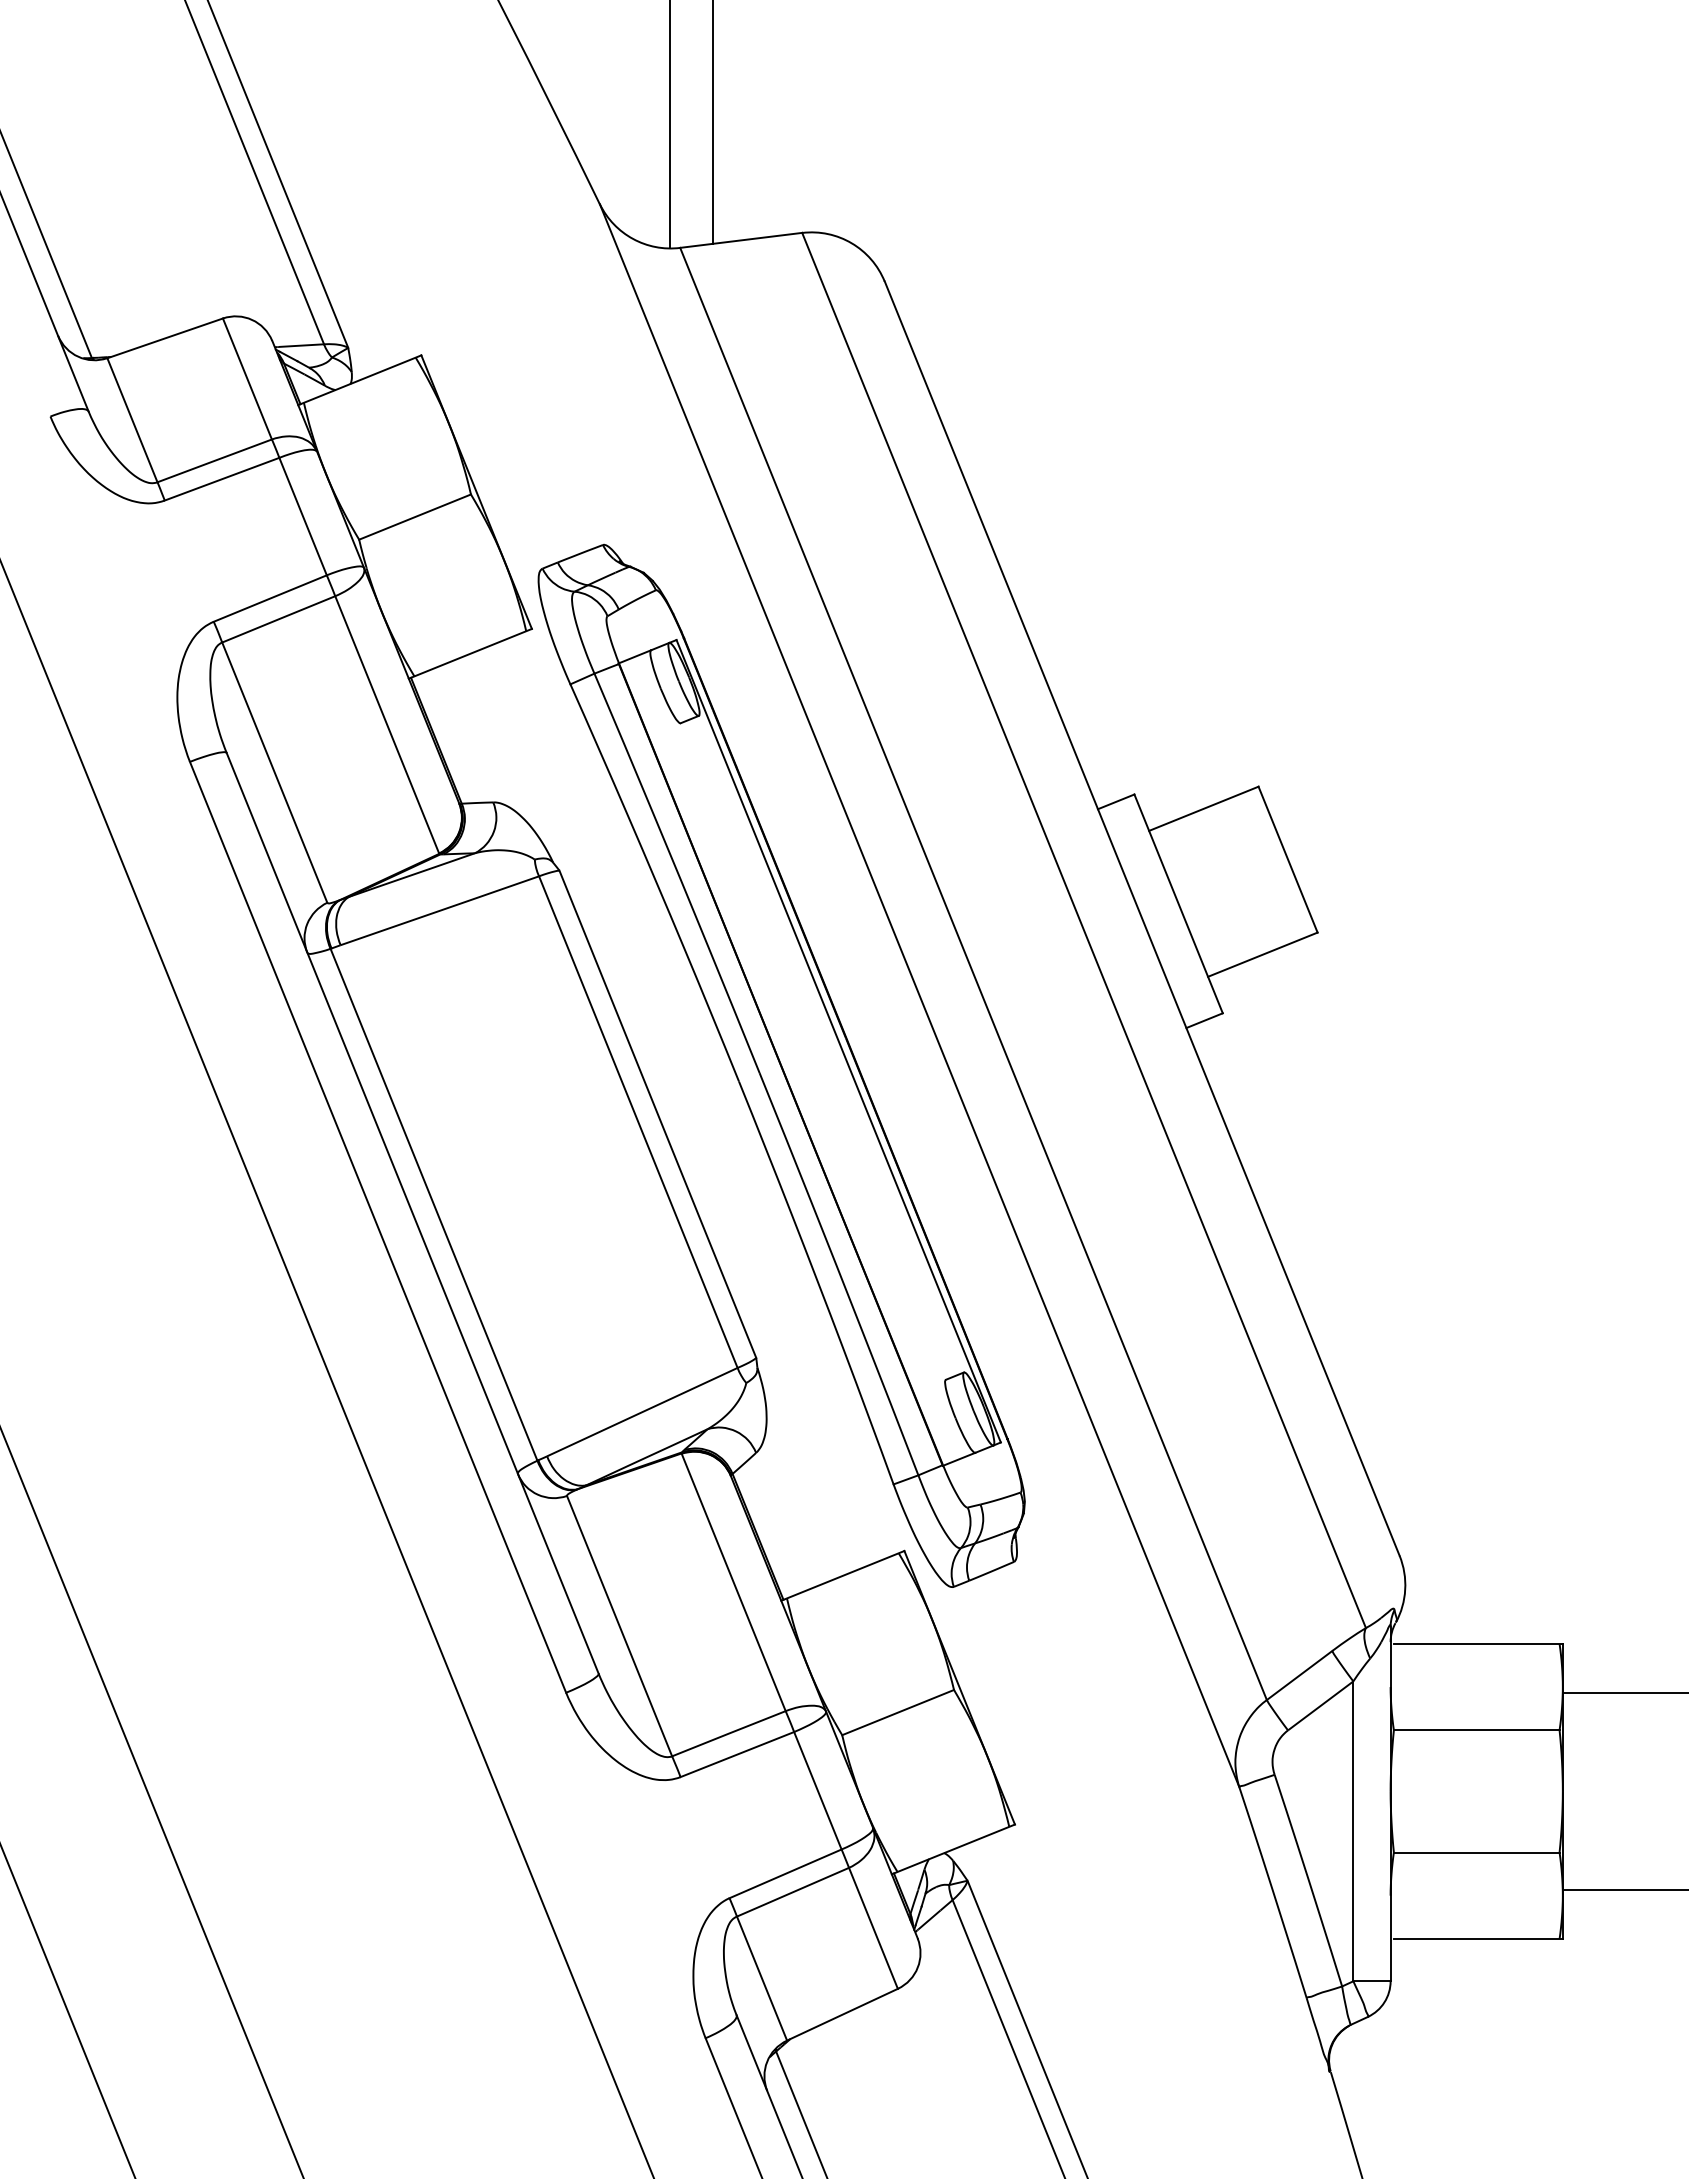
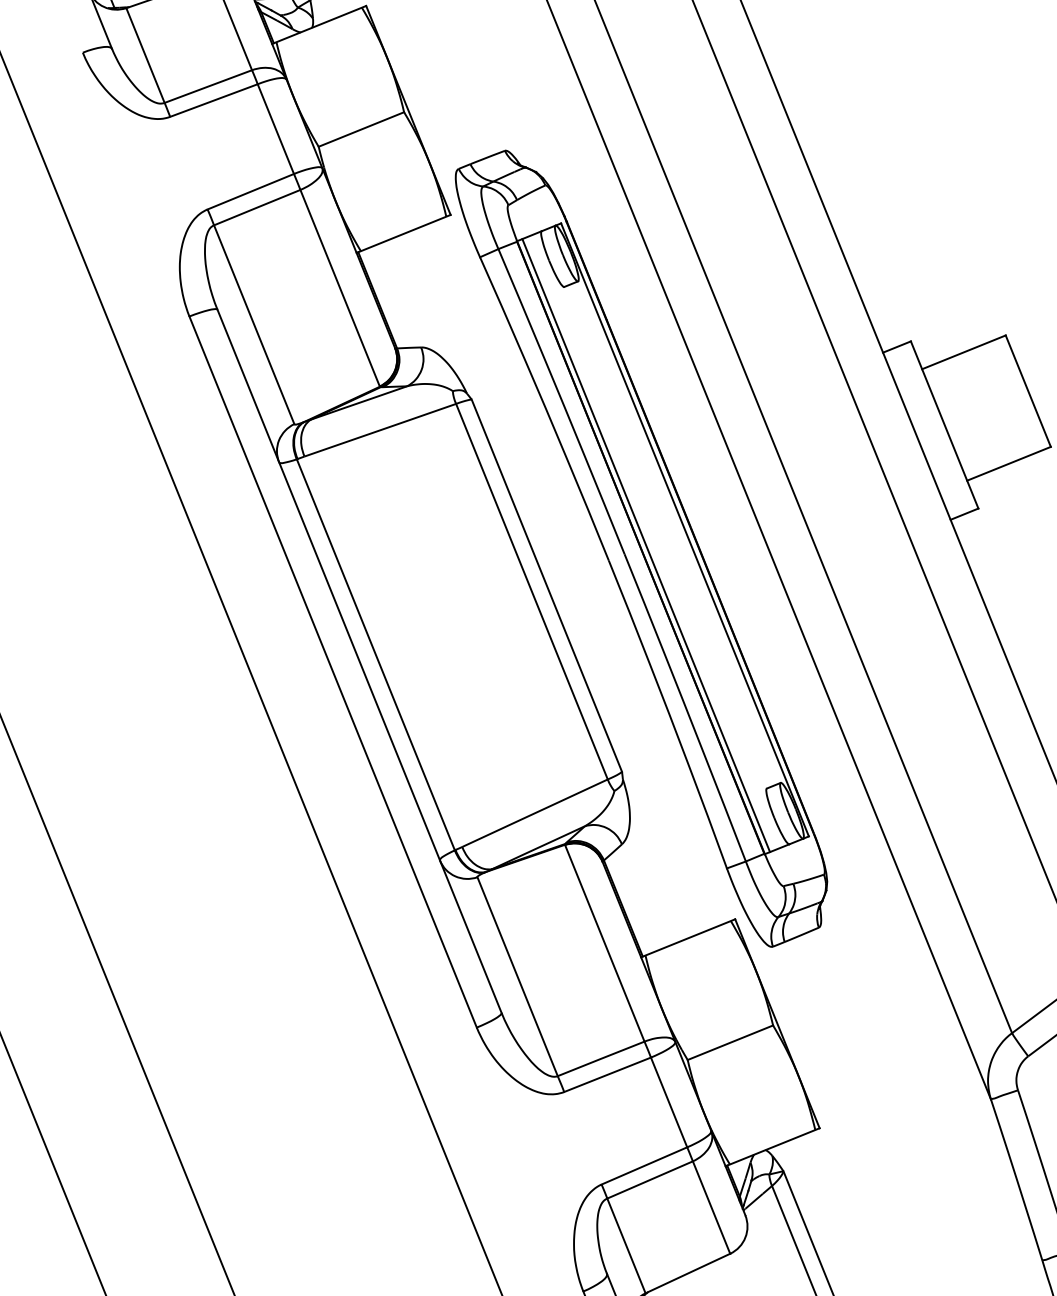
line: (787, 1061) -> (645, 545), added

